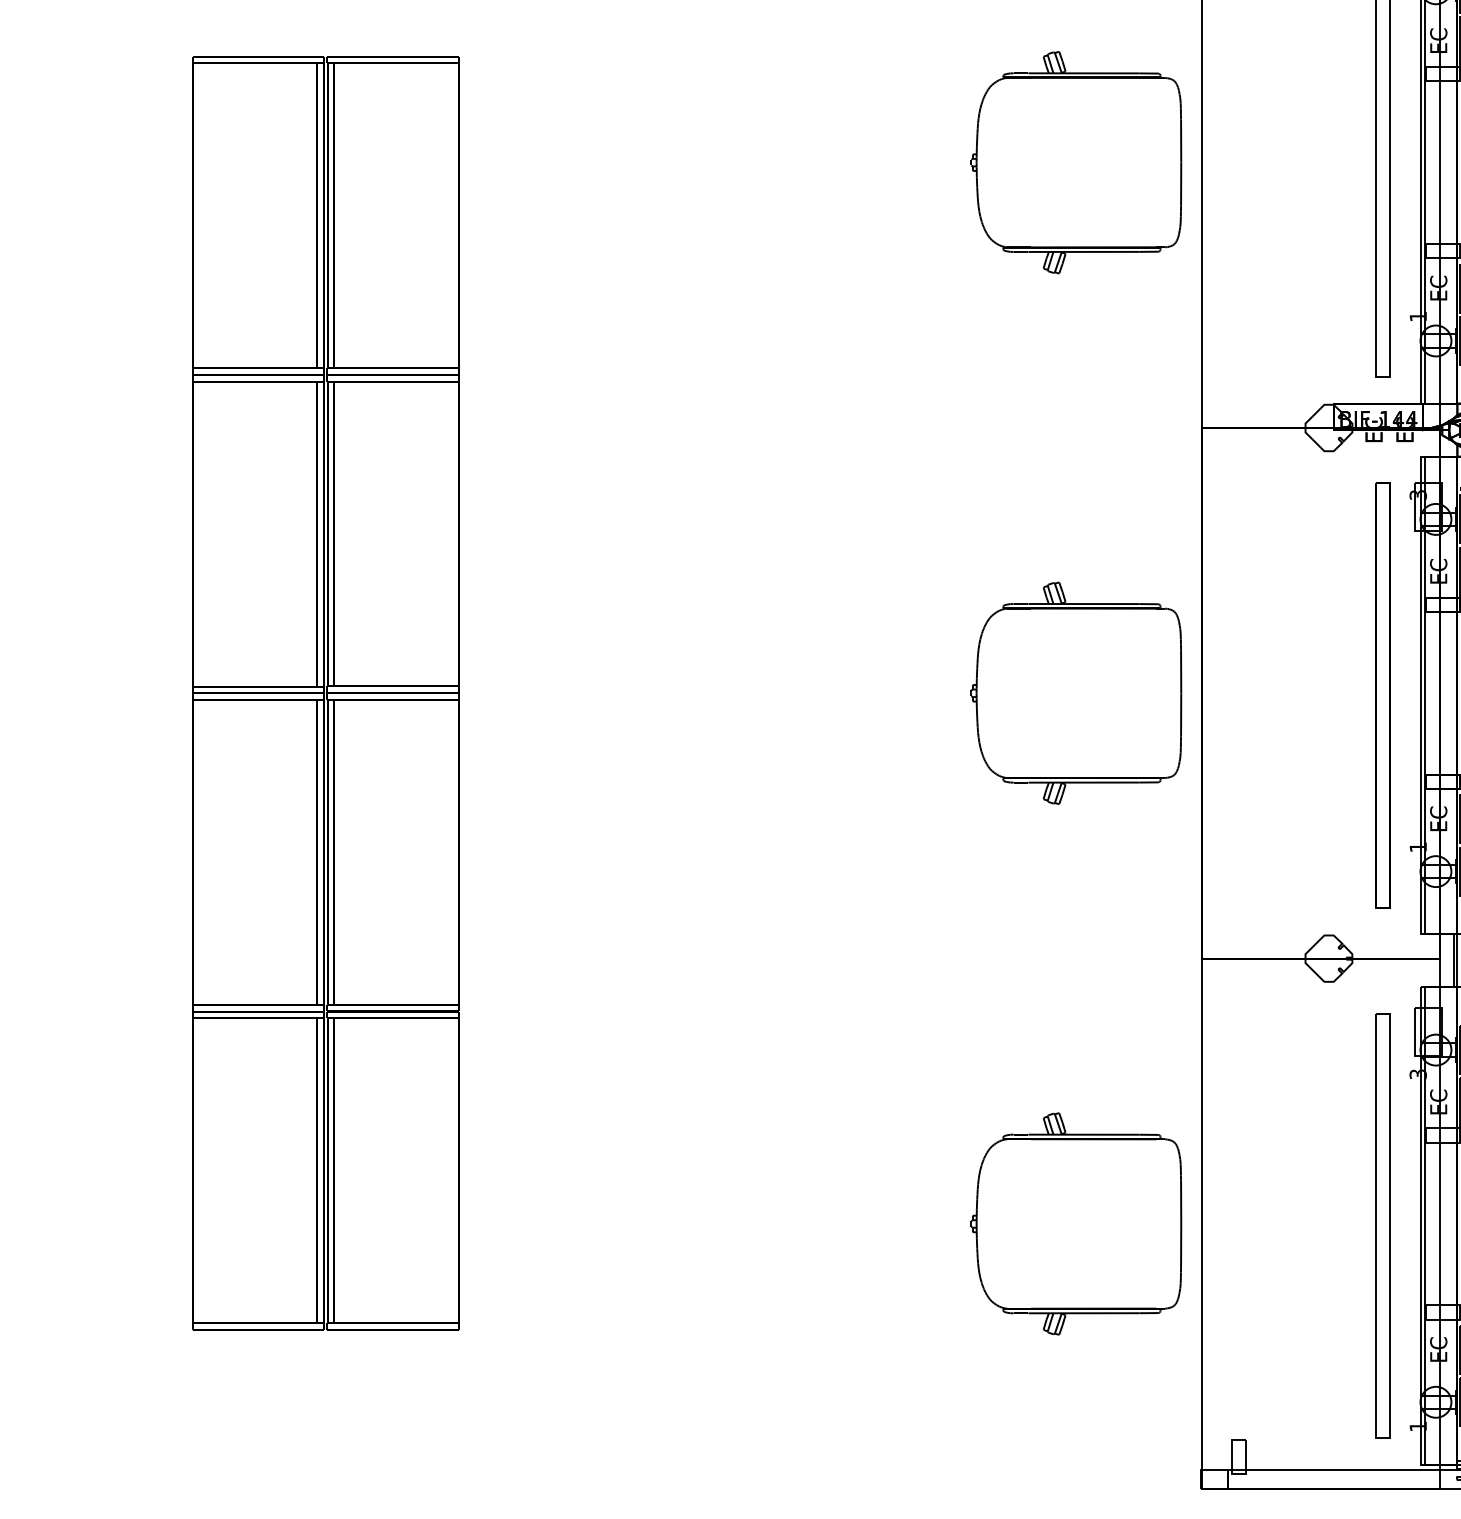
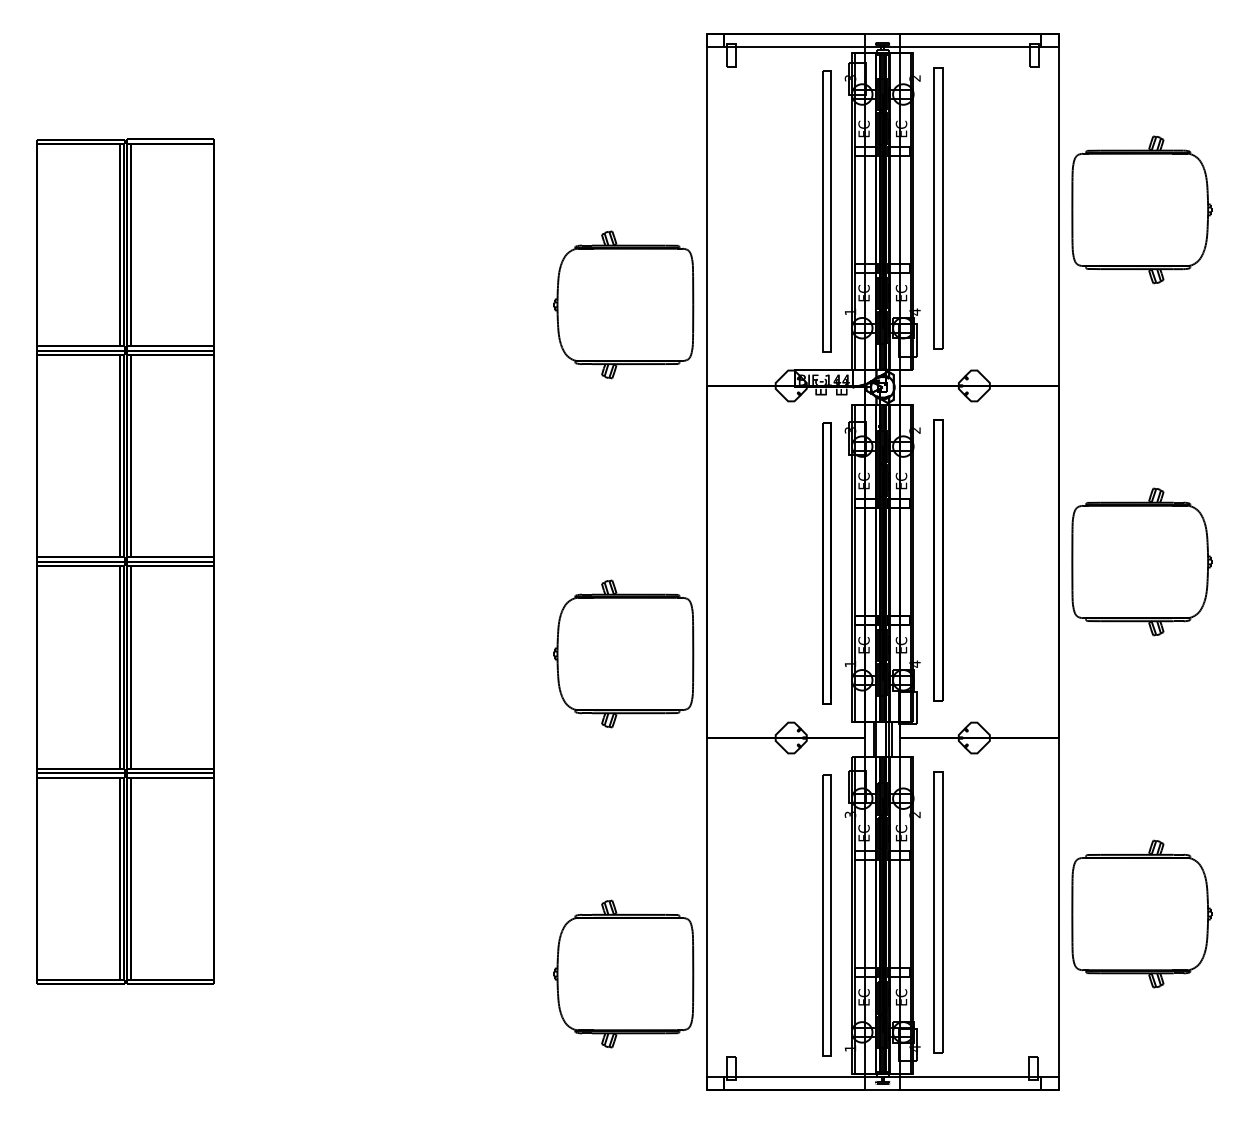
part: (1076, 162) -> (623, 304), moved
part: (1076, 692) -> (623, 653), moved
part: (1076, 1223) -> (623, 973), moved

